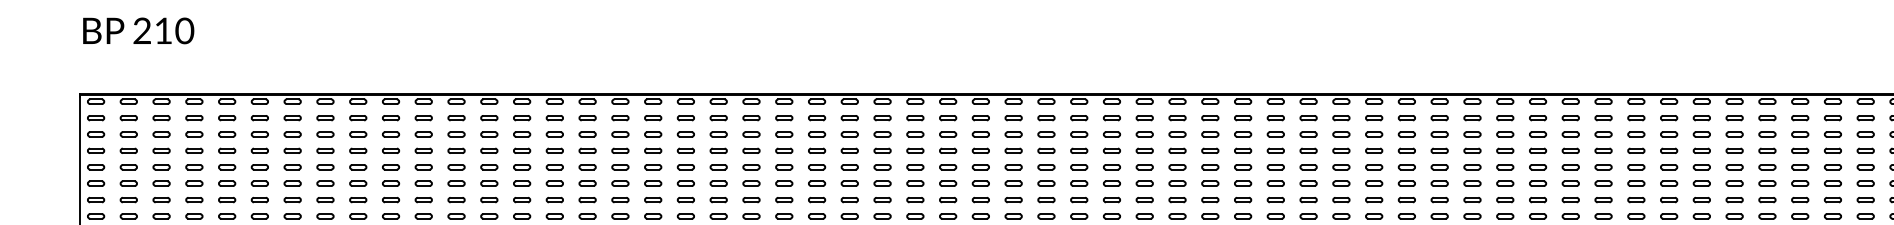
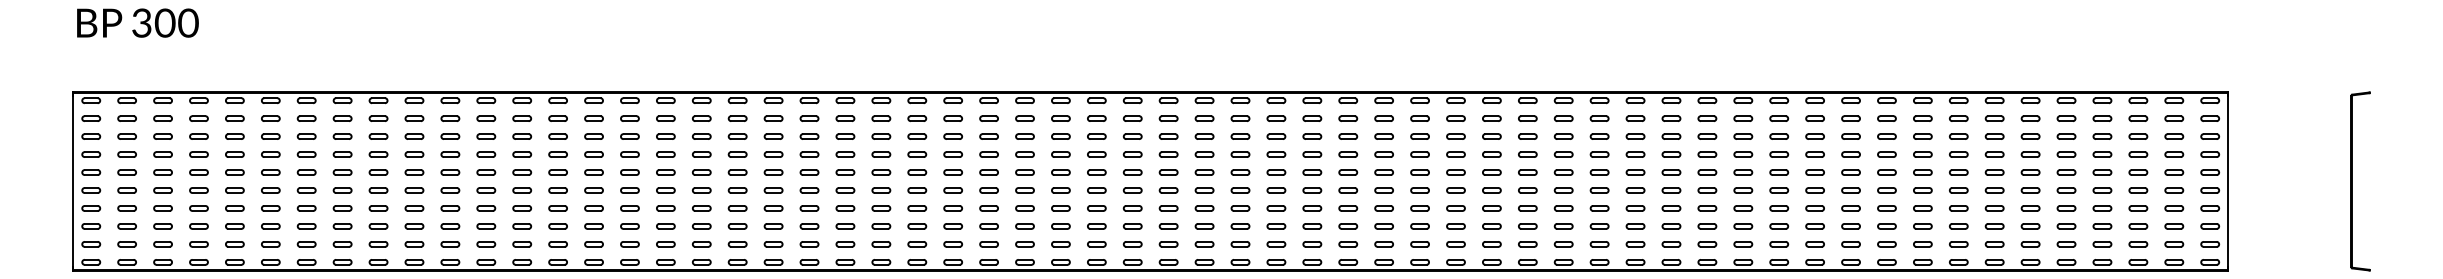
text: (152, 30) -> (153, 22), 210 -> 300

